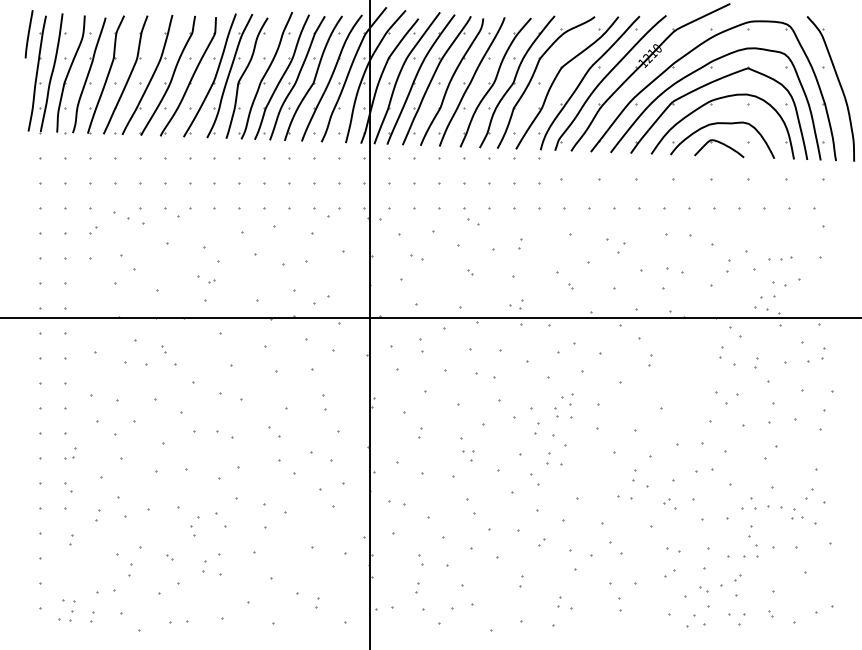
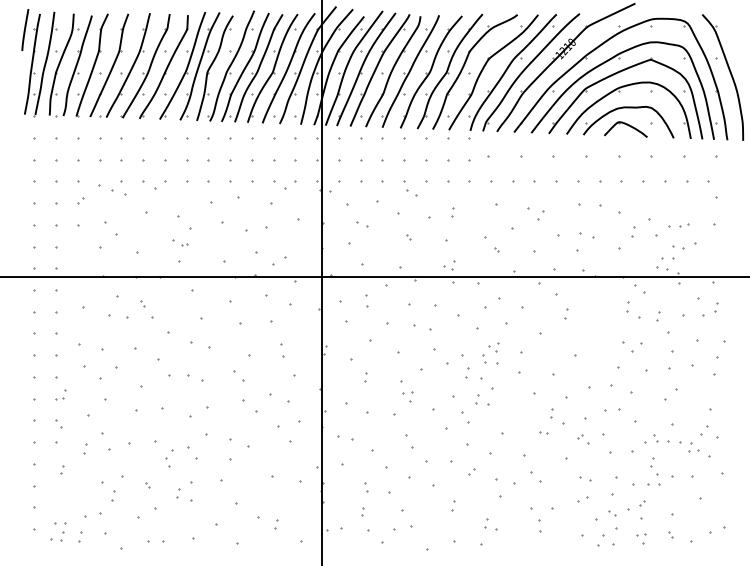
part: (625, 496) -> (544, 432), size x0.62
part: (753, 503) -> (655, 438), size x0.62
part: (736, 614) -> (640, 534), size x0.62

